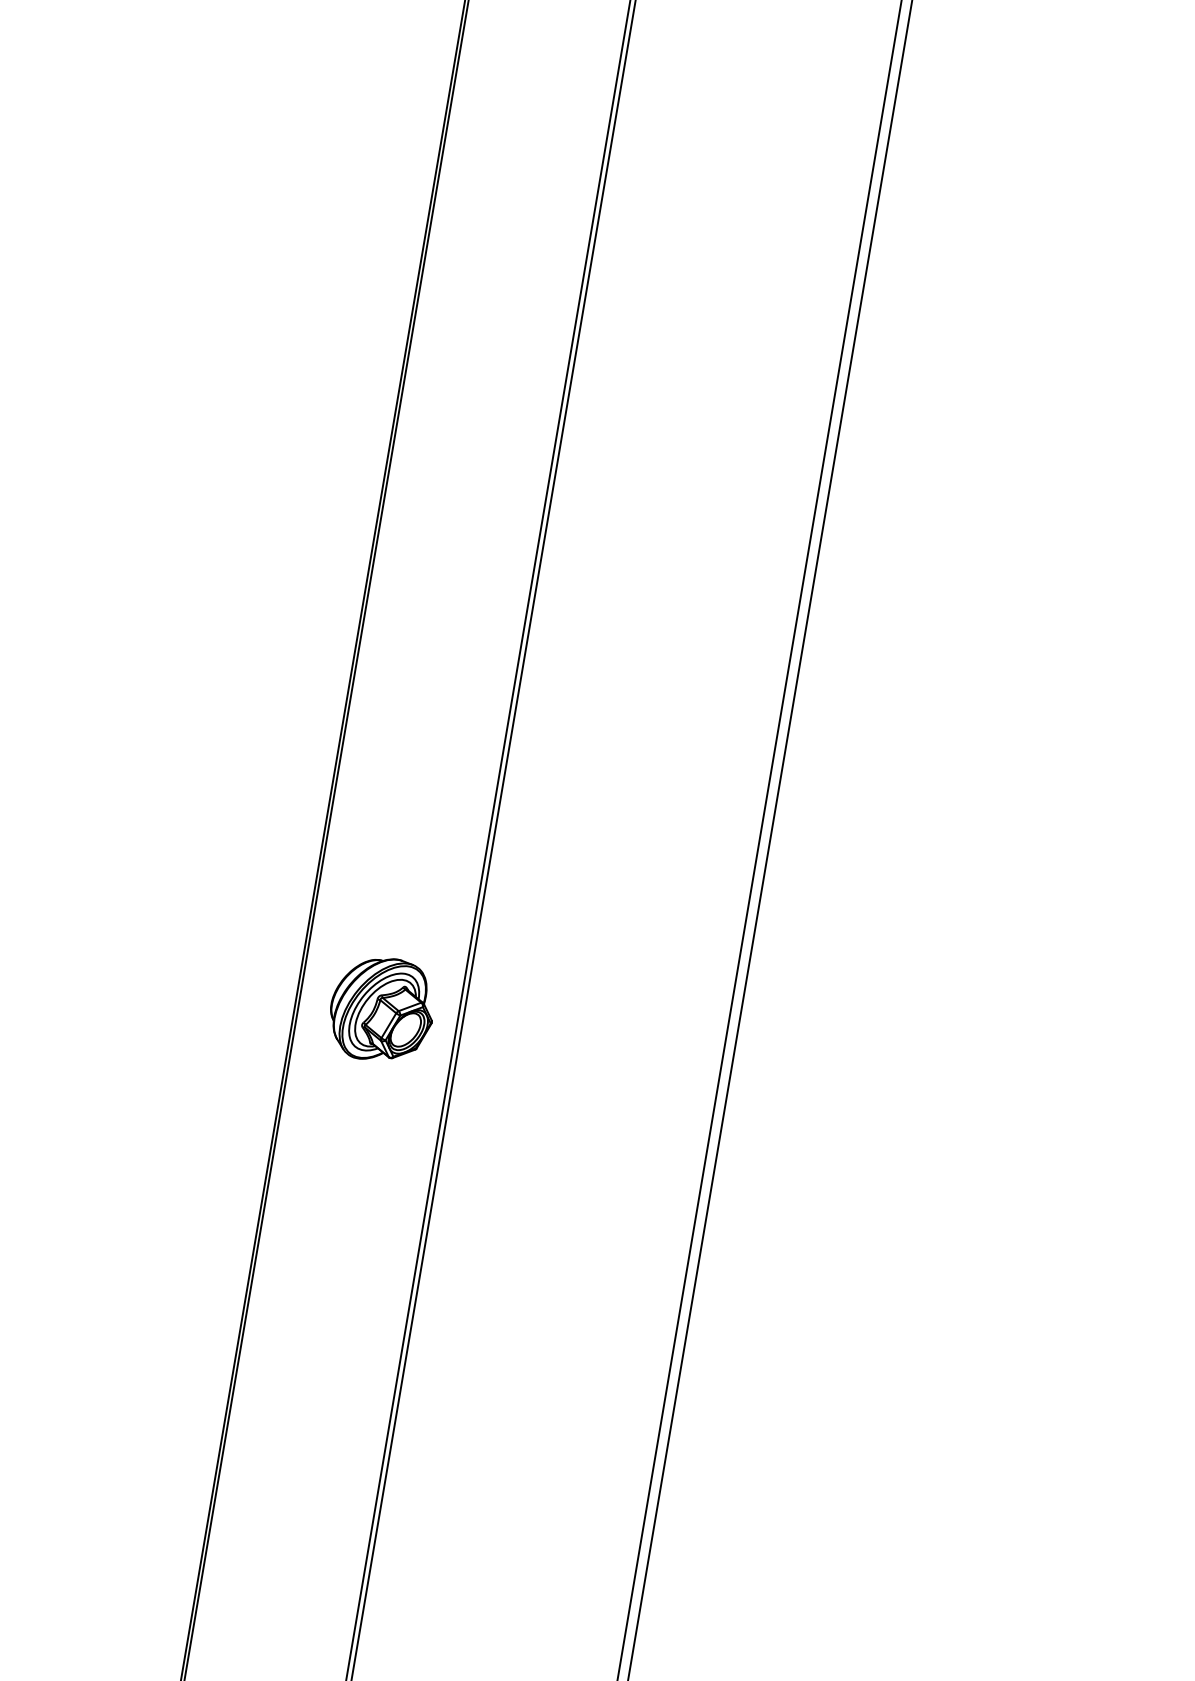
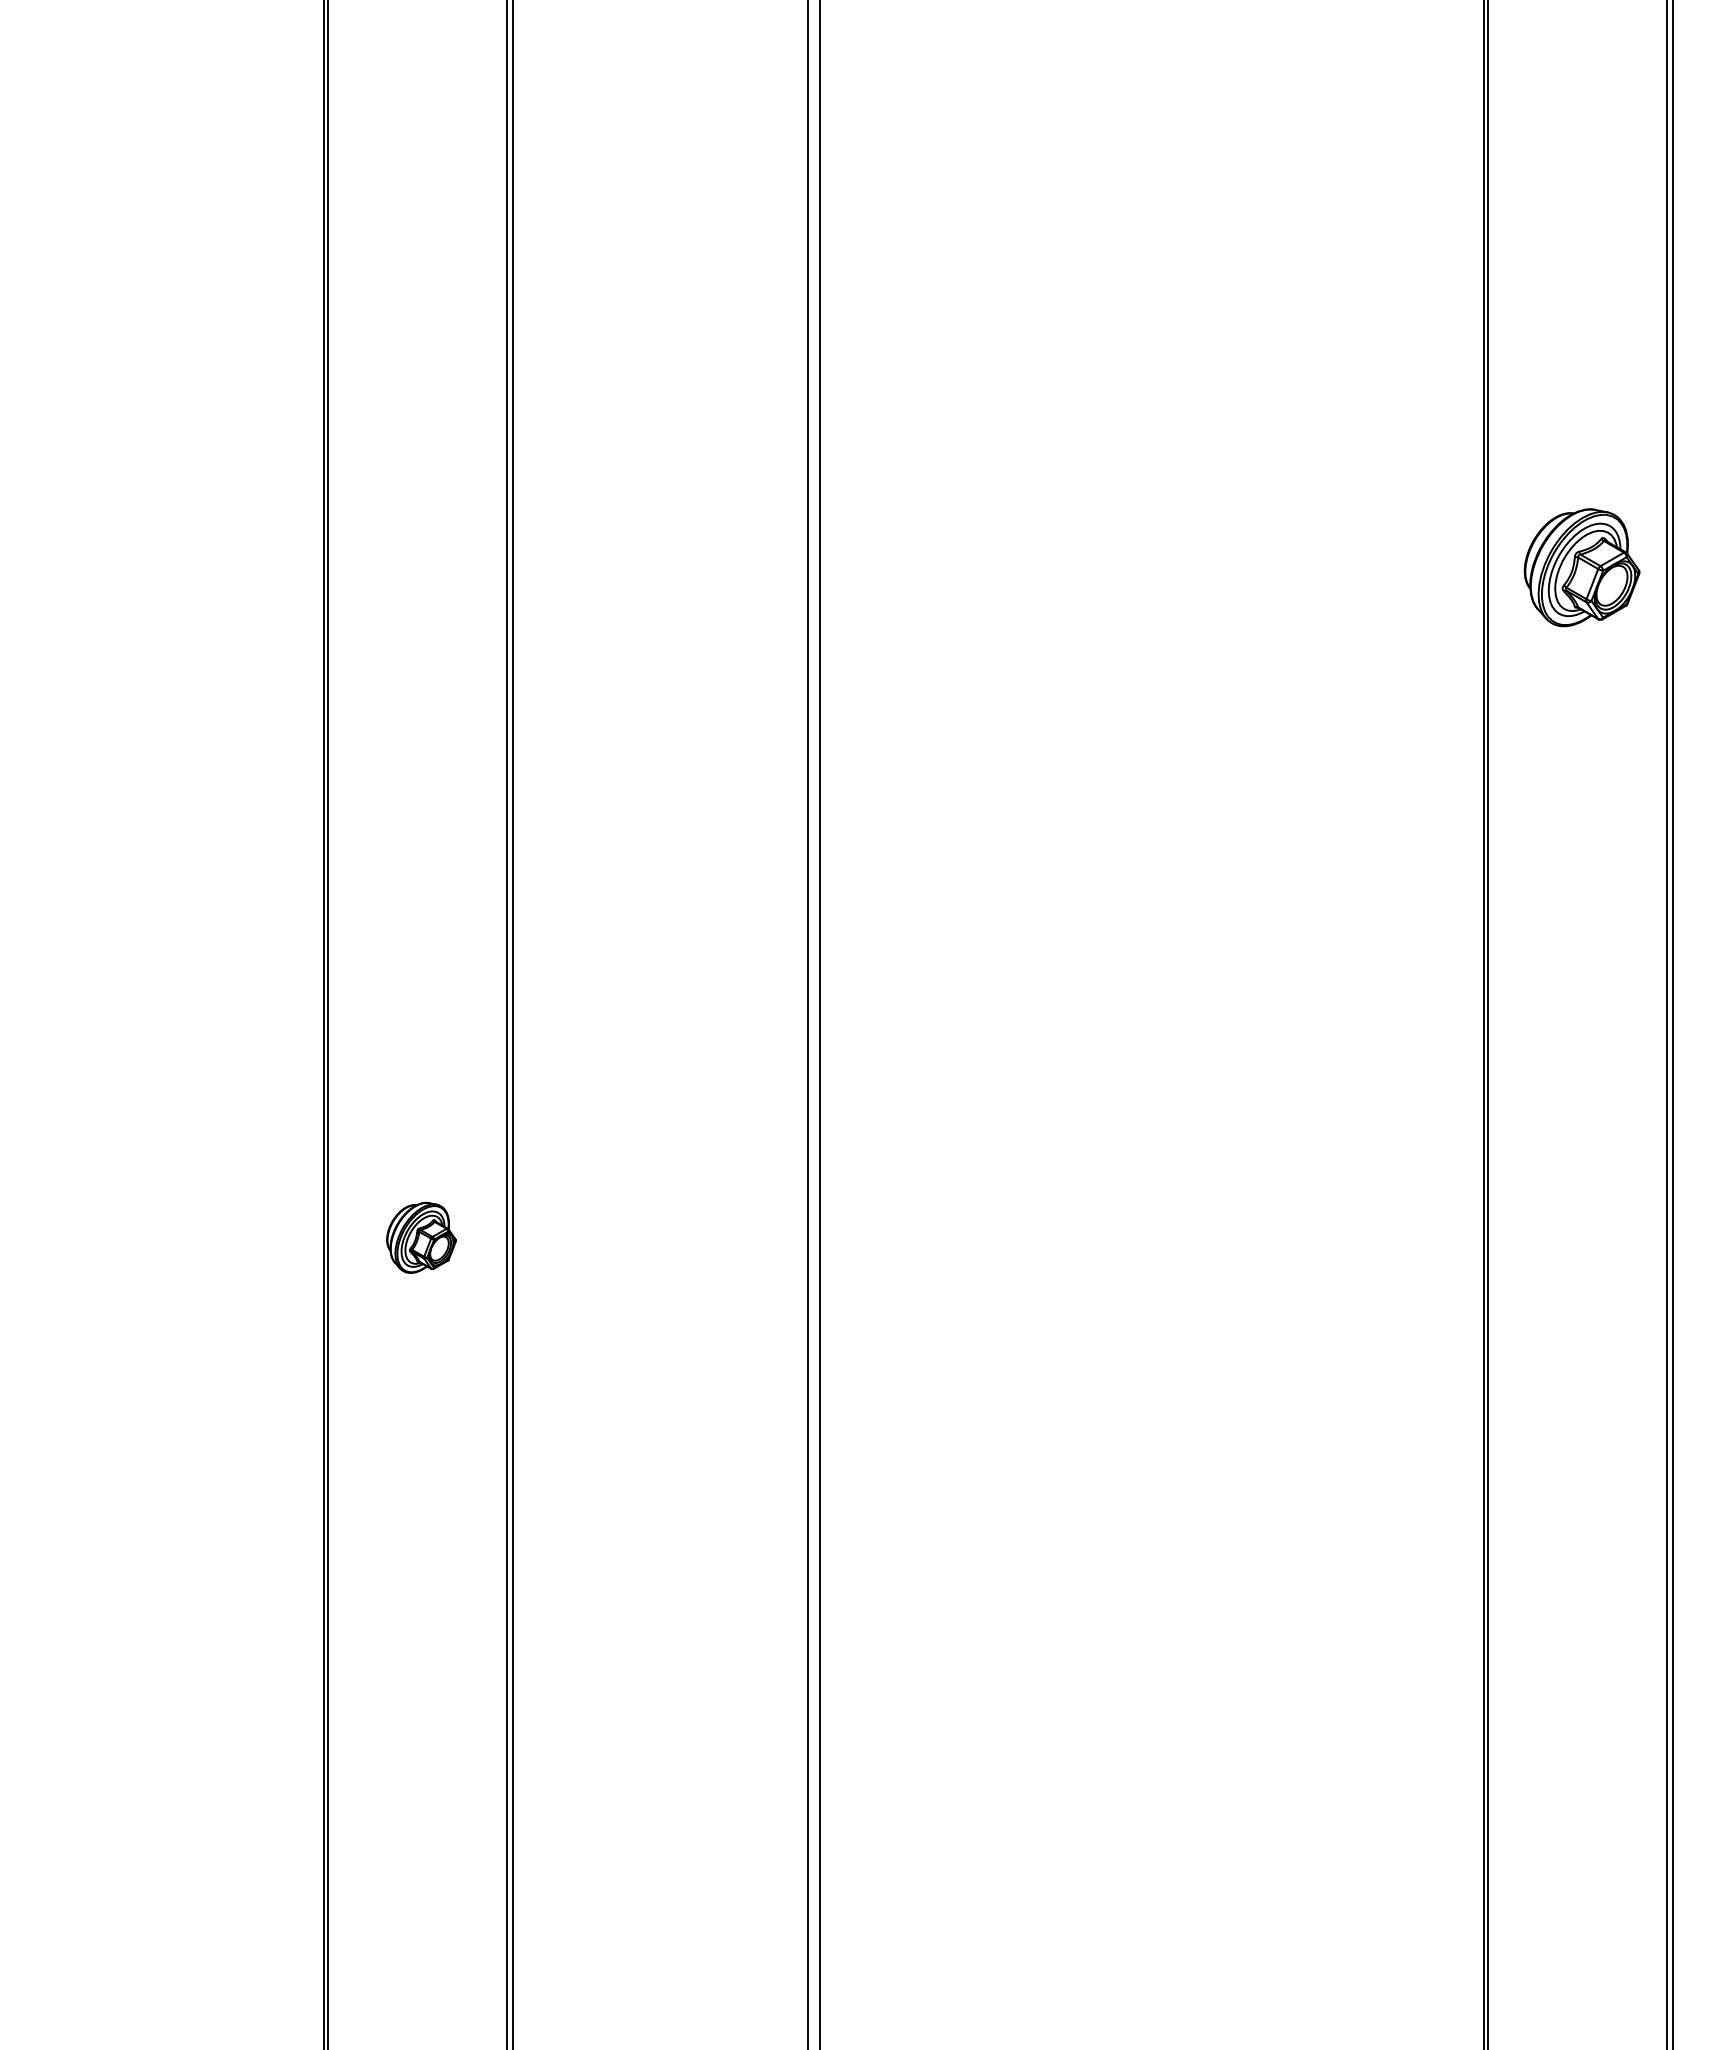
part: (382, 1009) -> (421, 1237), size x0.6

